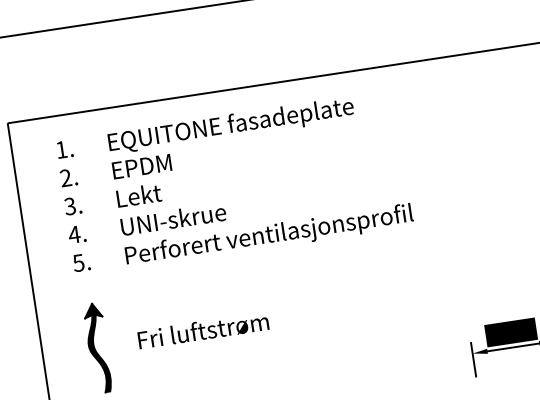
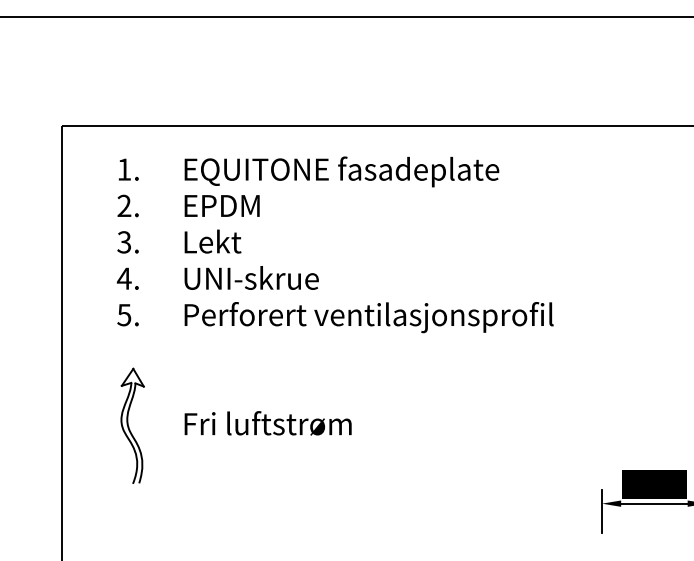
fill: (98, 348) -> (132, 425), removed

